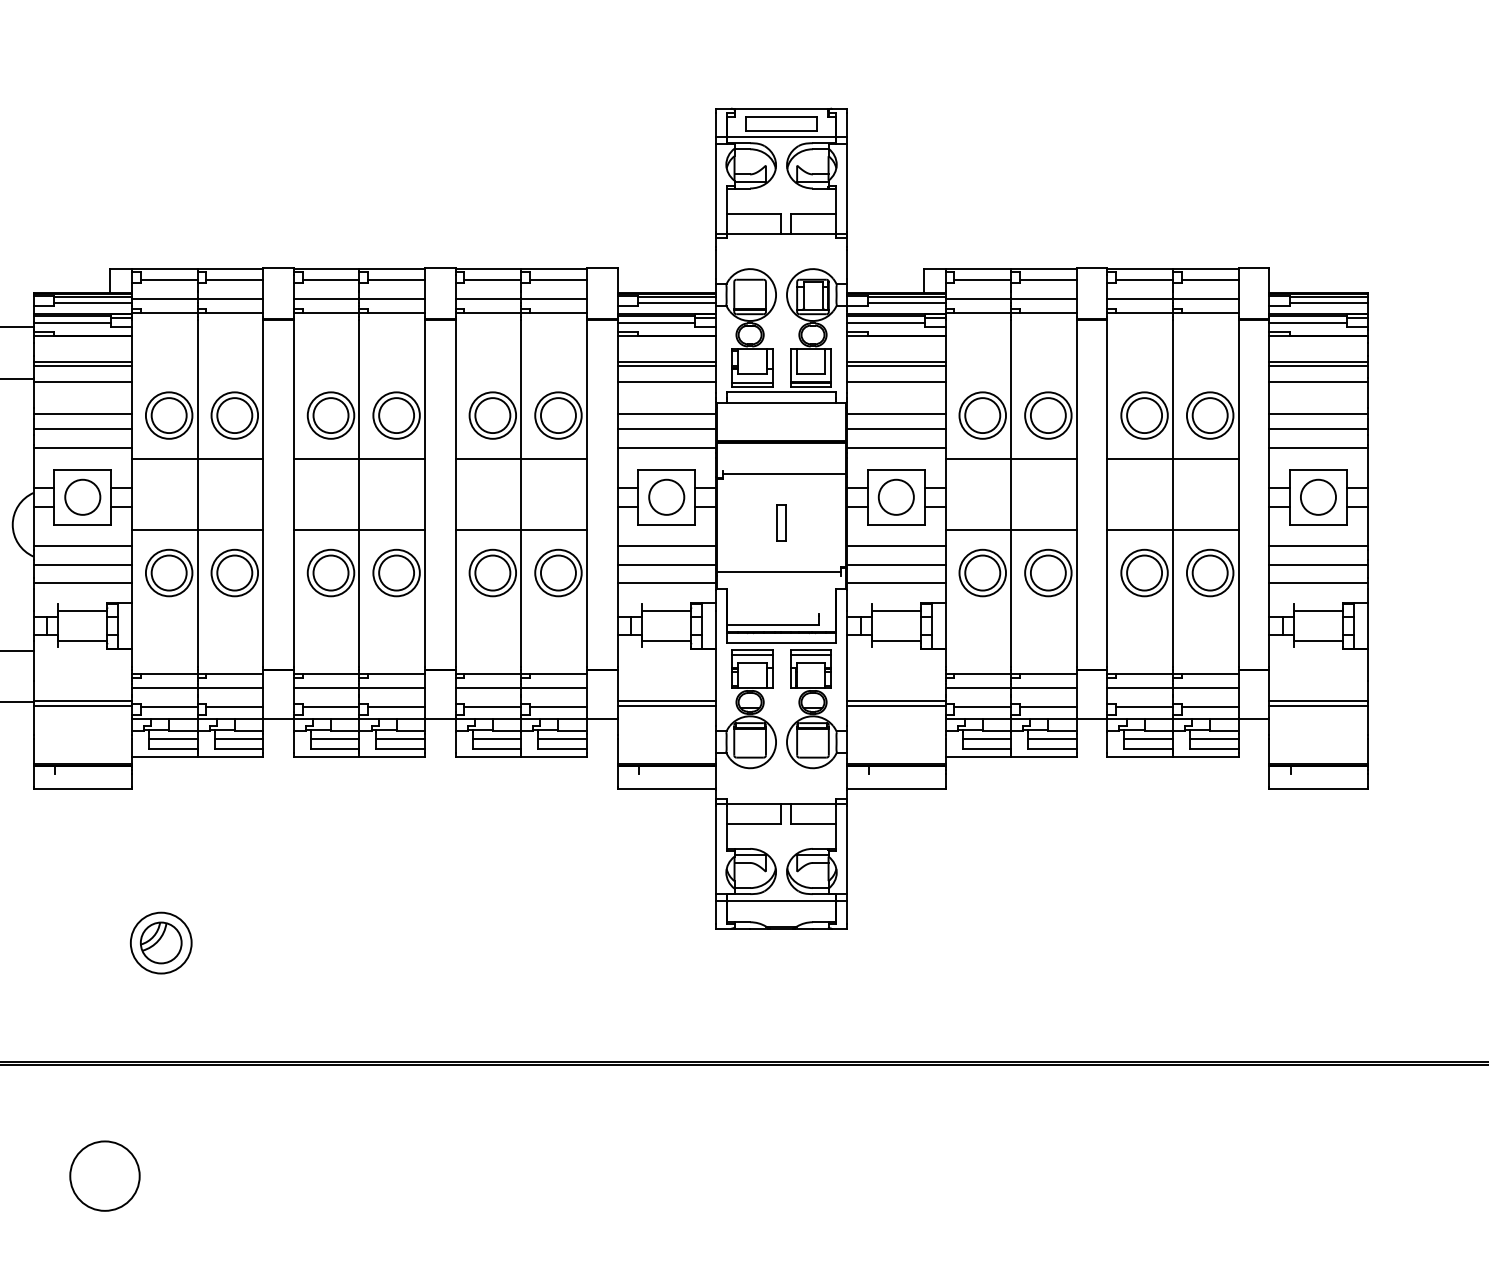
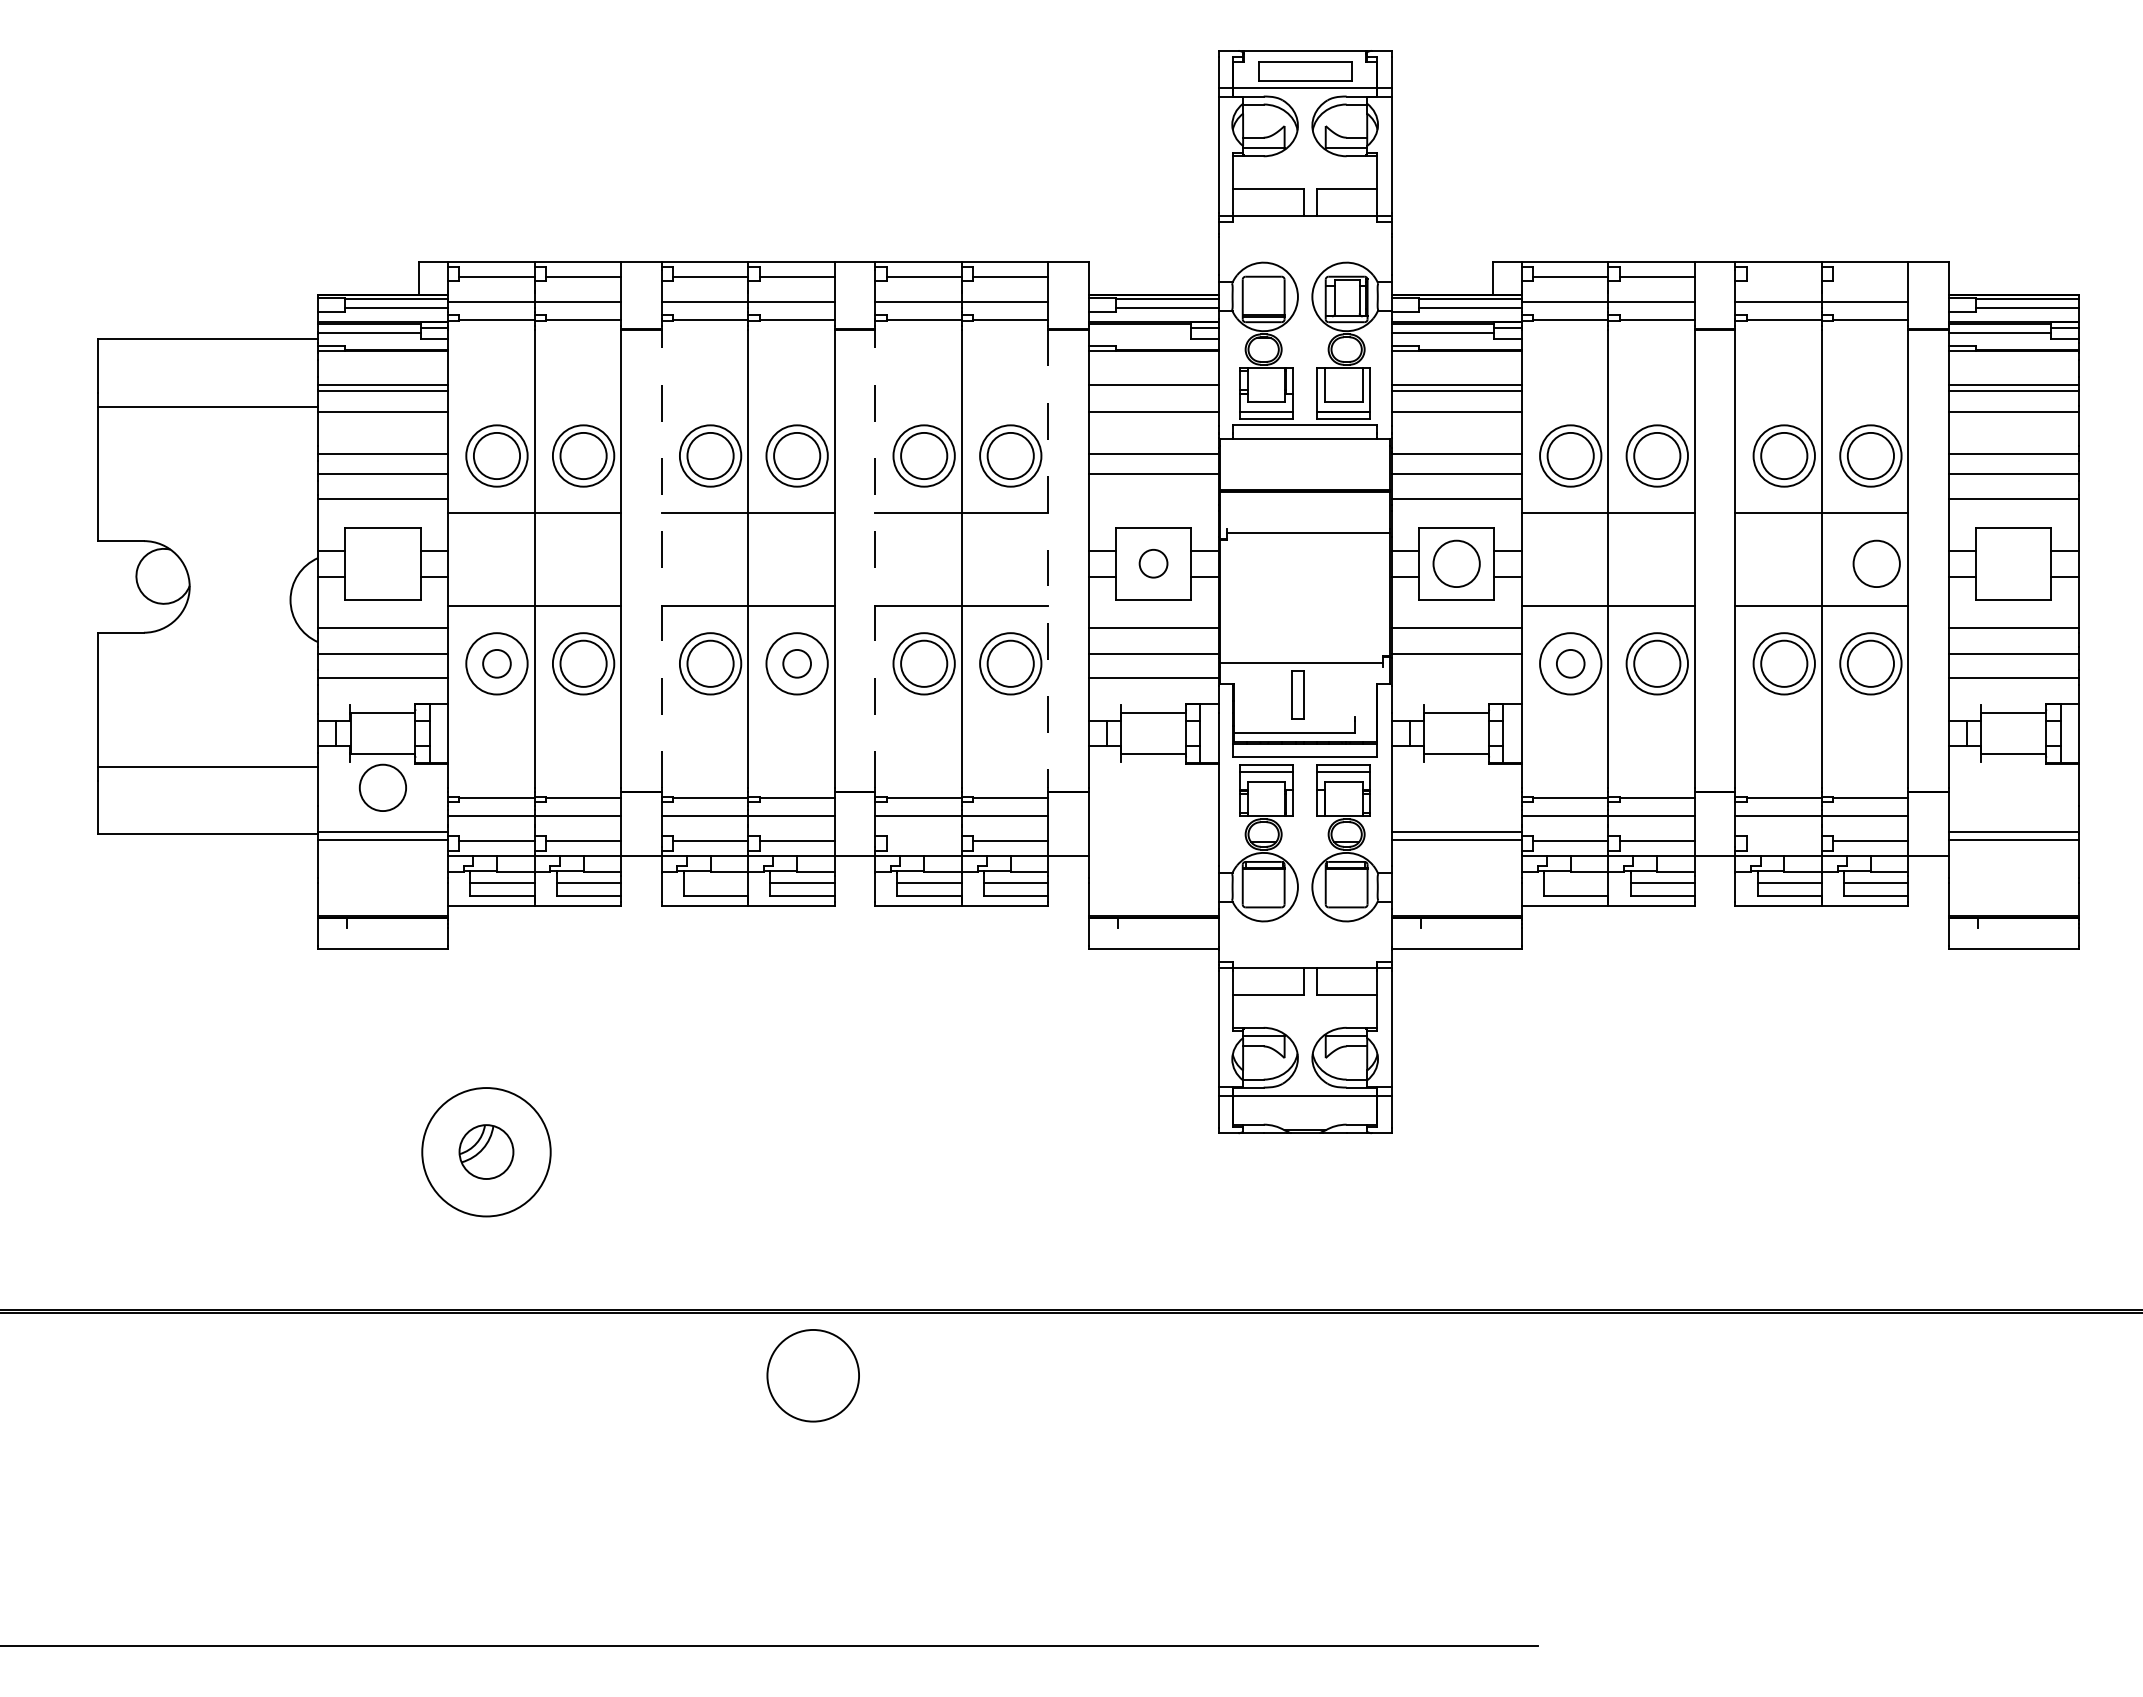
line: (1143, 279) -> (1783, 276), removed
line: (1209, 279) -> (1870, 276), removed
line: (656, 322) -> (1139, 333), removed
line: (666, 366) -> (1153, 391), removed
line: (666, 448) -> (1153, 499), removed
line: (293, 493) -> (661, 558), solid -> dashed
line: (455, 493) -> (875, 558), solid -> dashed
line: (587, 494) -> (1048, 559), solid -> dashed
circle: (82, 497) -> (382, 787), moved
circle: (666, 497) -> (1153, 563), size x0.6
circle: (1318, 497) -> (1876, 563), moved
part: (781, 522) -> (1297, 694), moved
circle: (168, 572) -> (496, 663), size x0.6
circle: (396, 572) -> (797, 663), size x0.6
circle: (982, 572) -> (1570, 663), size x0.6
line: (896, 583) -> (1456, 677), removed
line: (666, 700) -> (1153, 832), removed
line: (492, 706) -> (923, 840), removed
line: (666, 706) -> (1153, 839), removed
line: (1143, 706) -> (1783, 840), removed
line: (334, 738) -> (715, 882), removed
line: (987, 738) -> (1576, 882), removed
circle: (161, 943) -> (486, 1152), size x1.6
circle: (104, 1175) -> (812, 1375), moved

